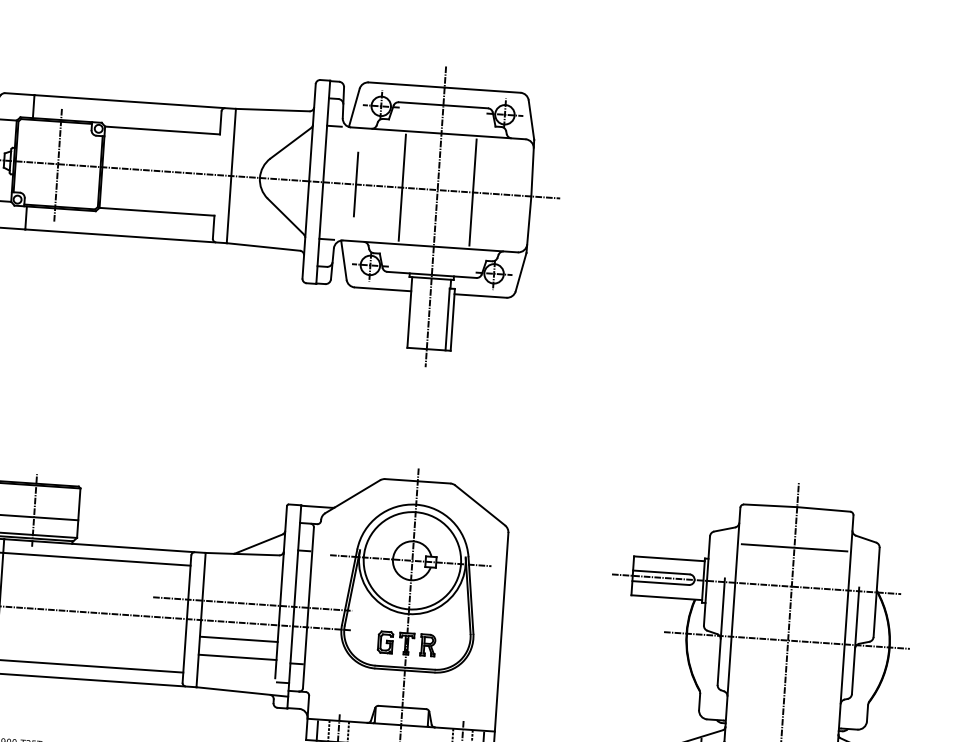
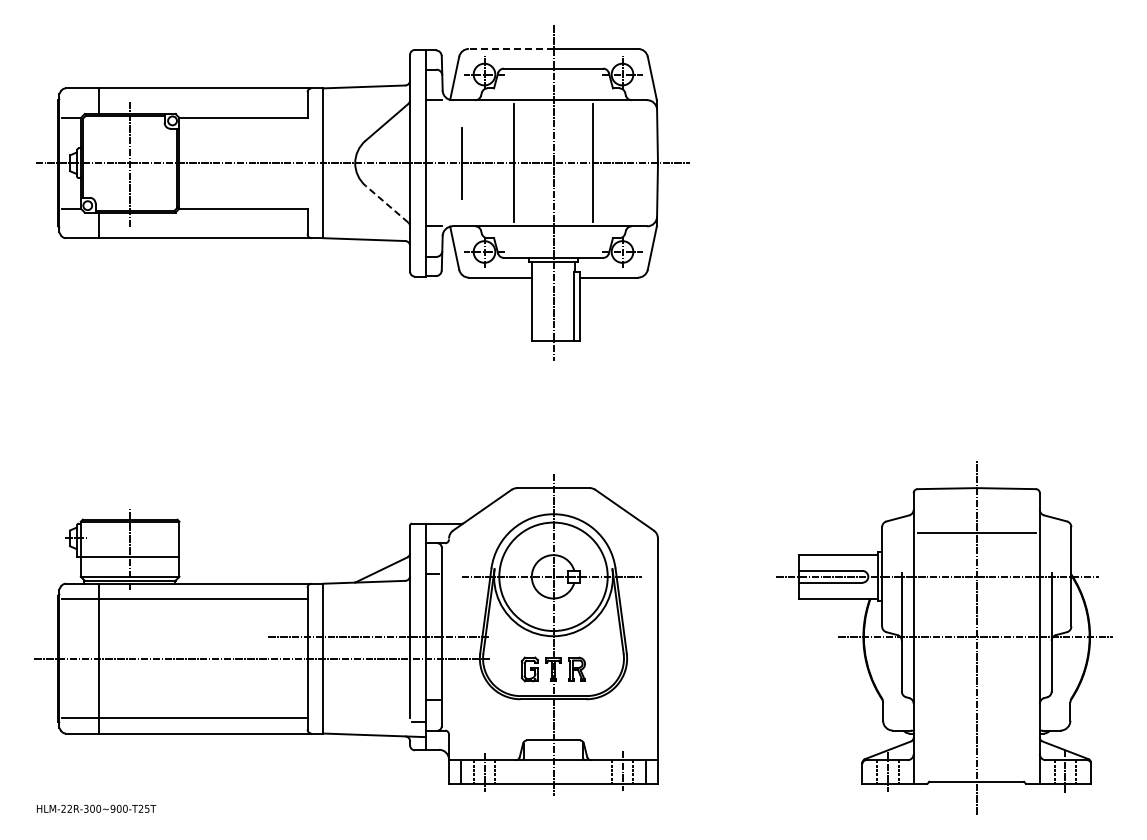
line: (406, 84) -> (510, 48), solid -> dashed
line: (285, 215) -> (386, 203), solid -> dashed
line: (238, 639) -> (366, 677), removed
line: (237, 657) -> (366, 697), removed

